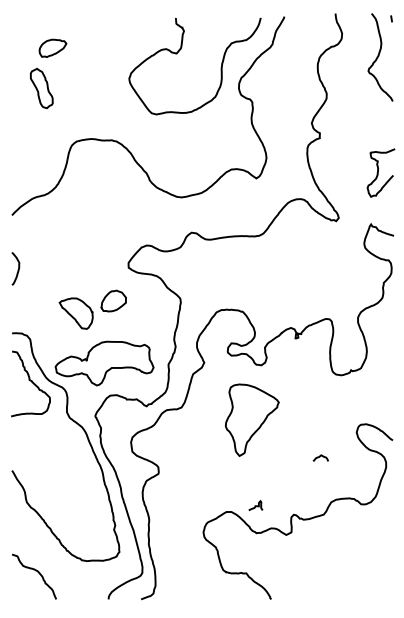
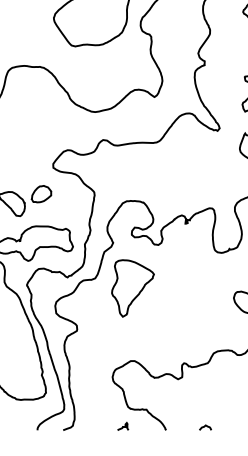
part: (252, 419) -> (133, 287), moved
curve: (320, 457) -> (205, 427), moved
curve: (255, 505) -> (122, 426), moved

